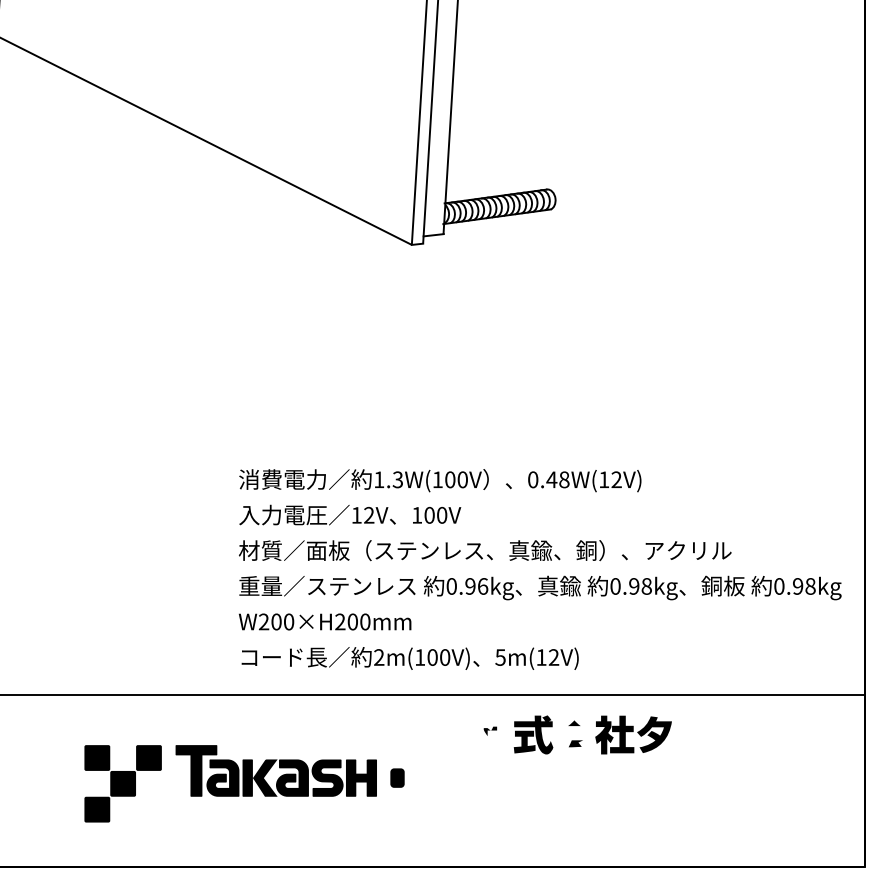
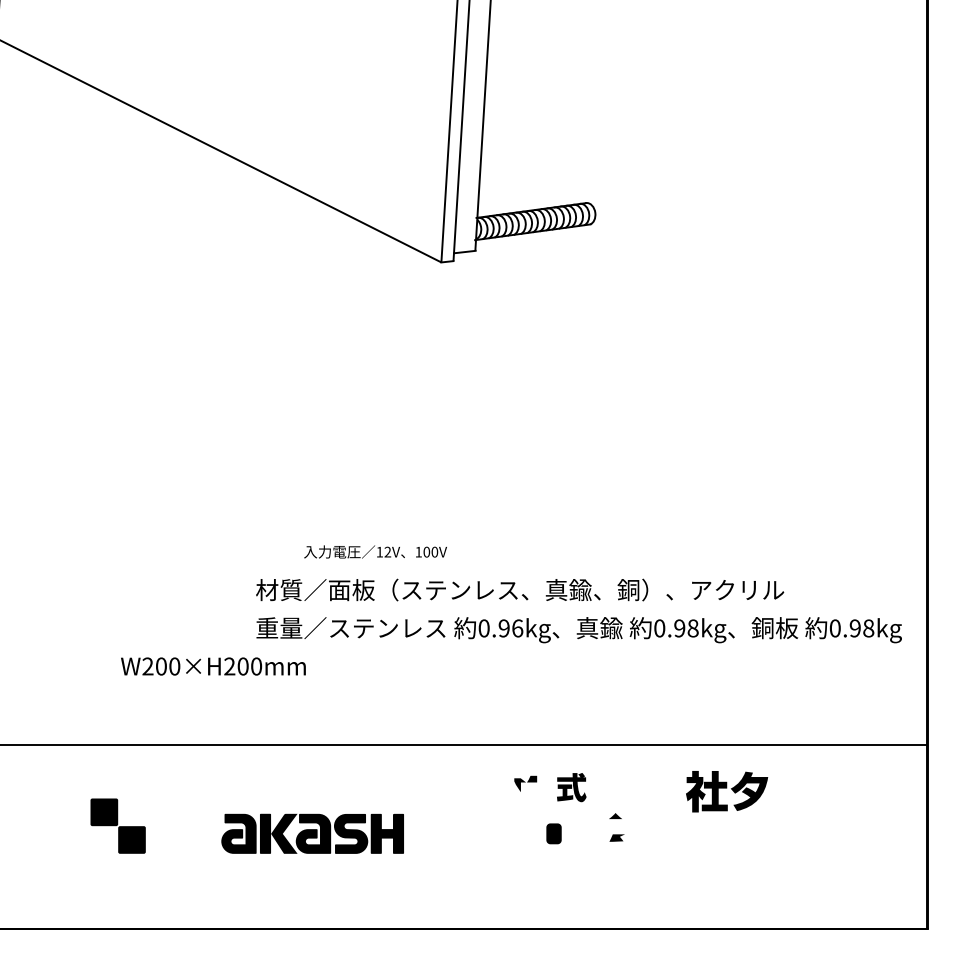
part: (439, 480) -> (471, 514), removed
part: (350, 514) -> (375, 551), size x0.6
part: (325, 621) -> (213, 666), moved
part: (410, 658) -> (439, 705), removed
part: (490, 731) -> (525, 783), size x1.6
part: (533, 734) -> (571, 787), size x0.7
part: (634, 734) -> (727, 791), moved
part: (575, 740) -> (616, 834), moved
fill: (148, 758) -> (159, 812), removed
fill: (196, 770) -> (210, 825), removed
part: (397, 777) -> (553, 833), moved
fill: (97, 809) -> (104, 867), removed

